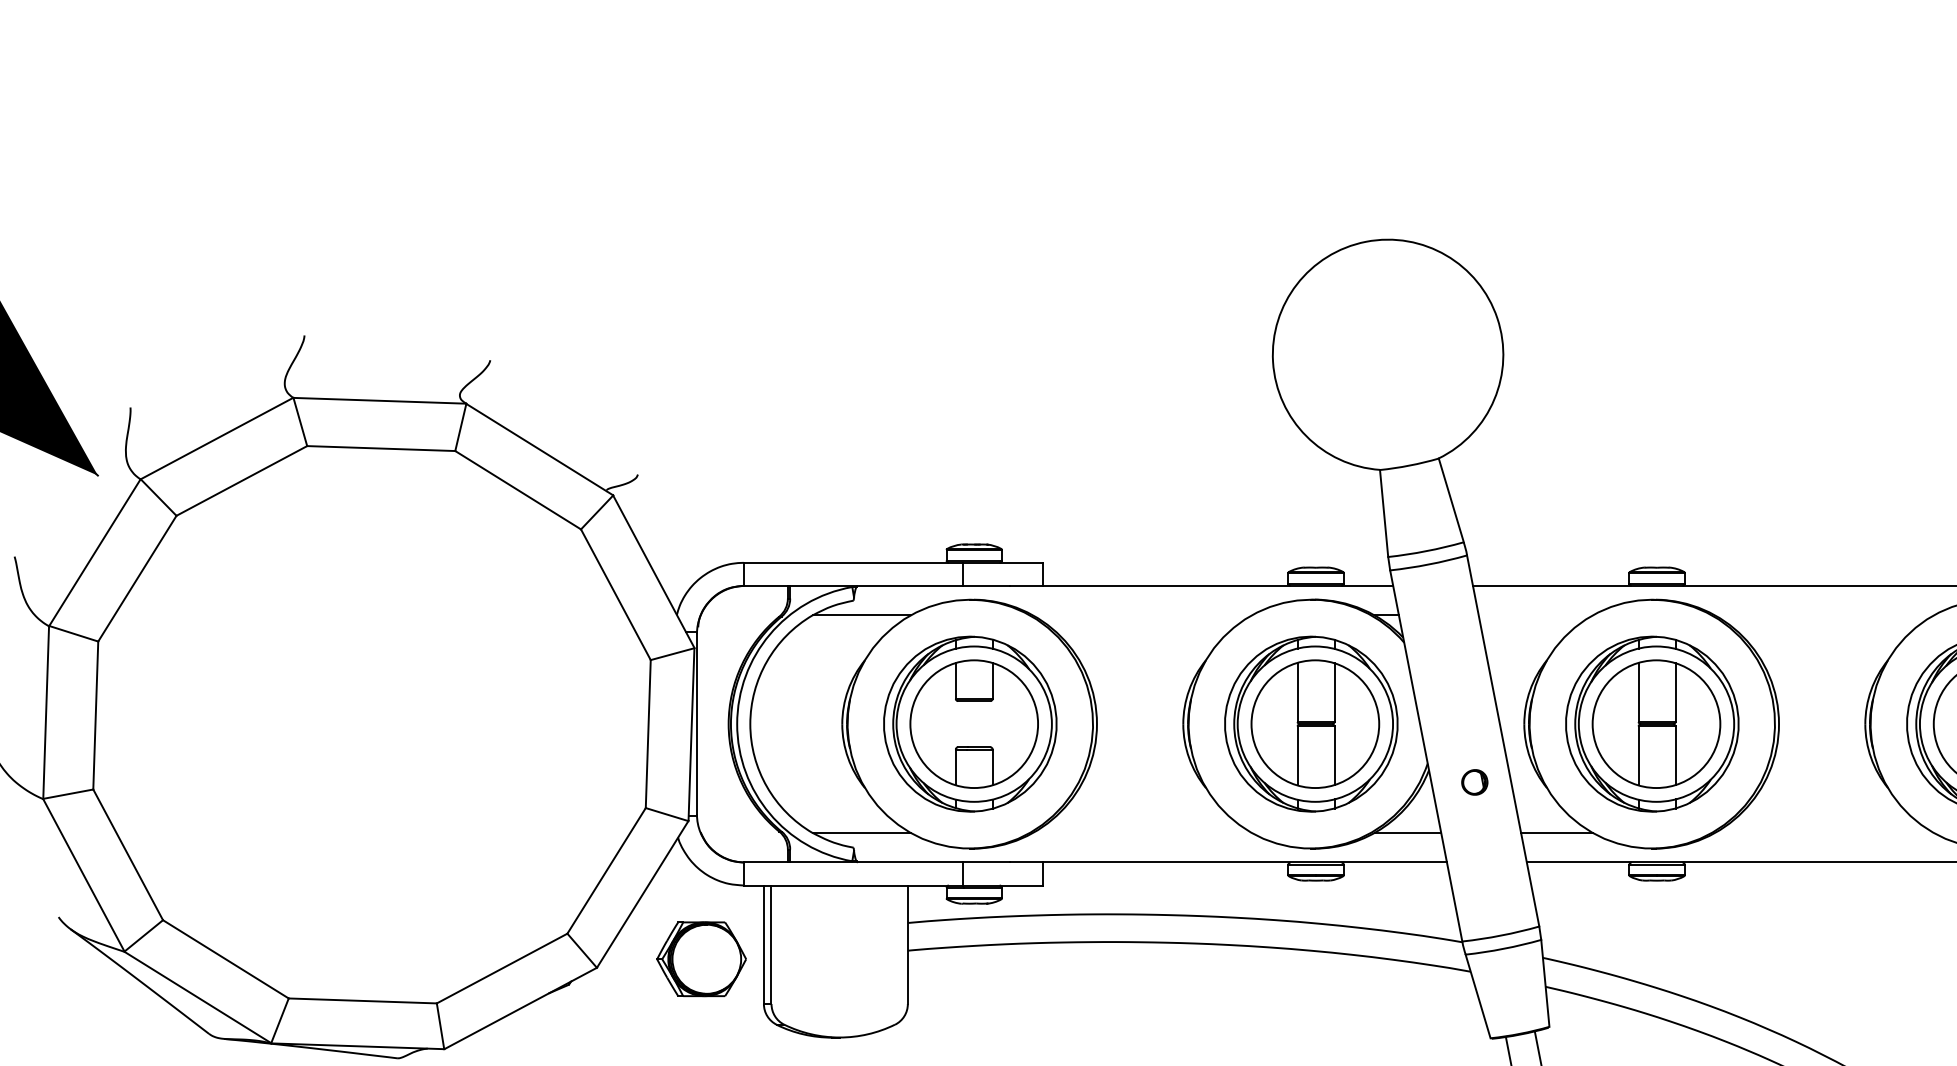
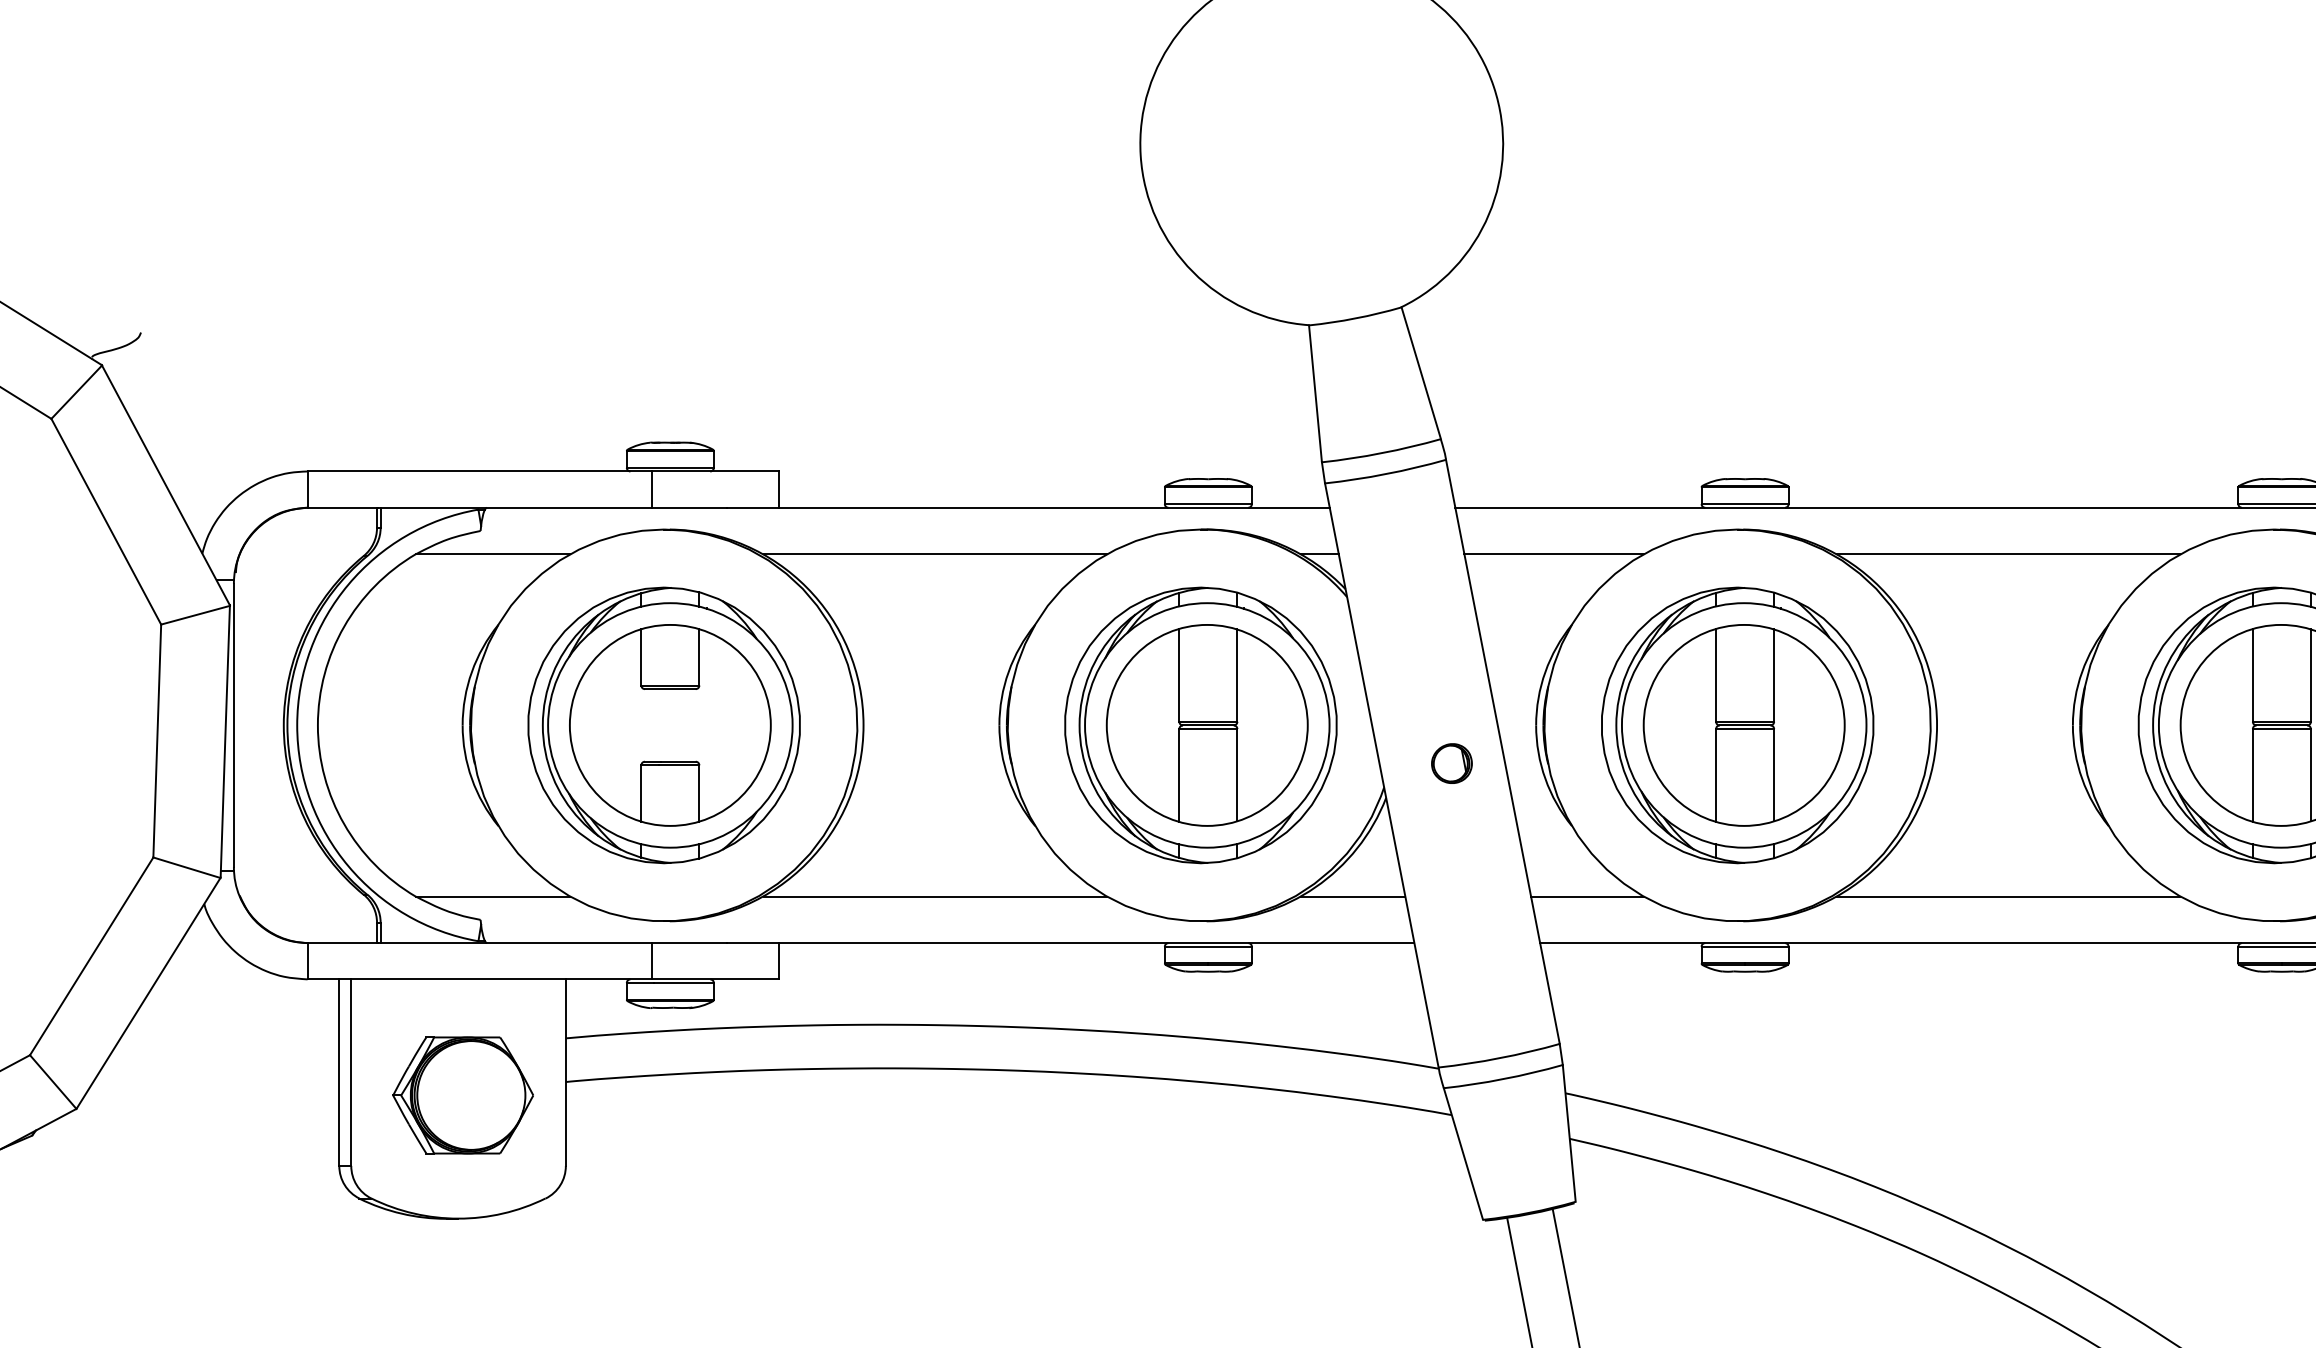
line: (1142, 615) -> (935, 554), added
line: (1535, 615) -> (1553, 554), added
line: (1824, 615) -> (2008, 554), added
part: (1474, 782) -> (1451, 763), moved
line: (1142, 832) -> (935, 895), added
line: (1824, 832) -> (2008, 895), added
part: (701, 959) -> (462, 1095), moved

